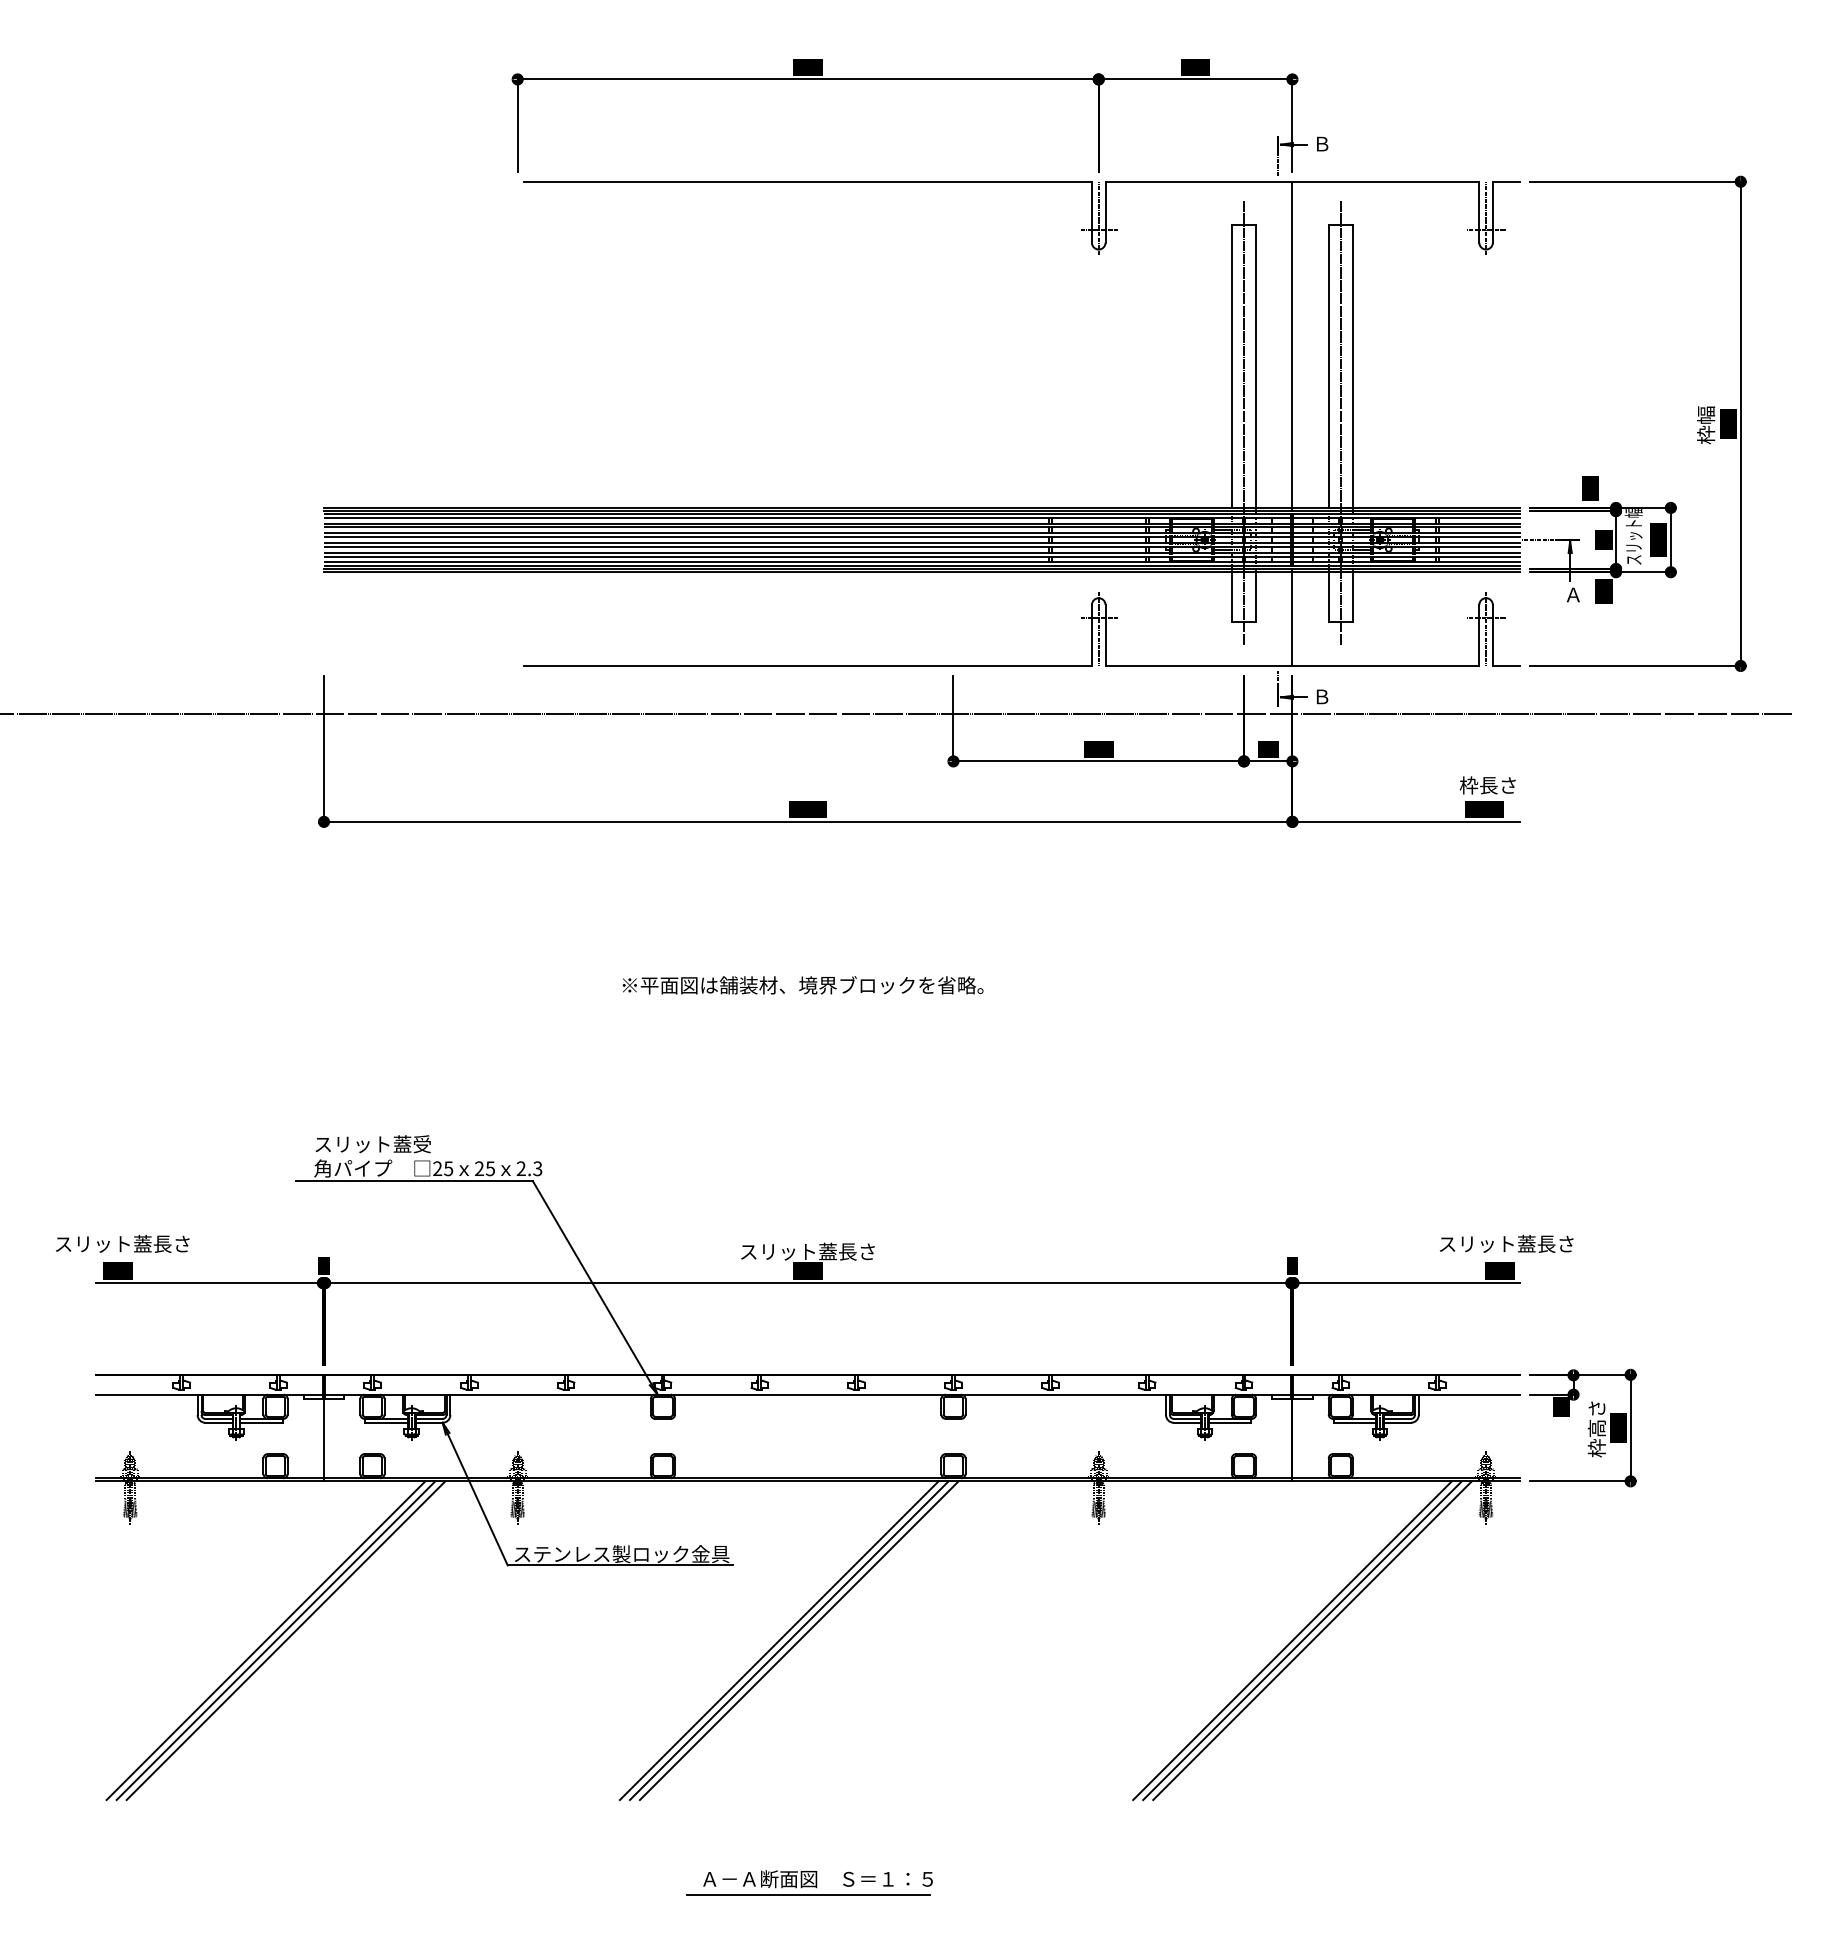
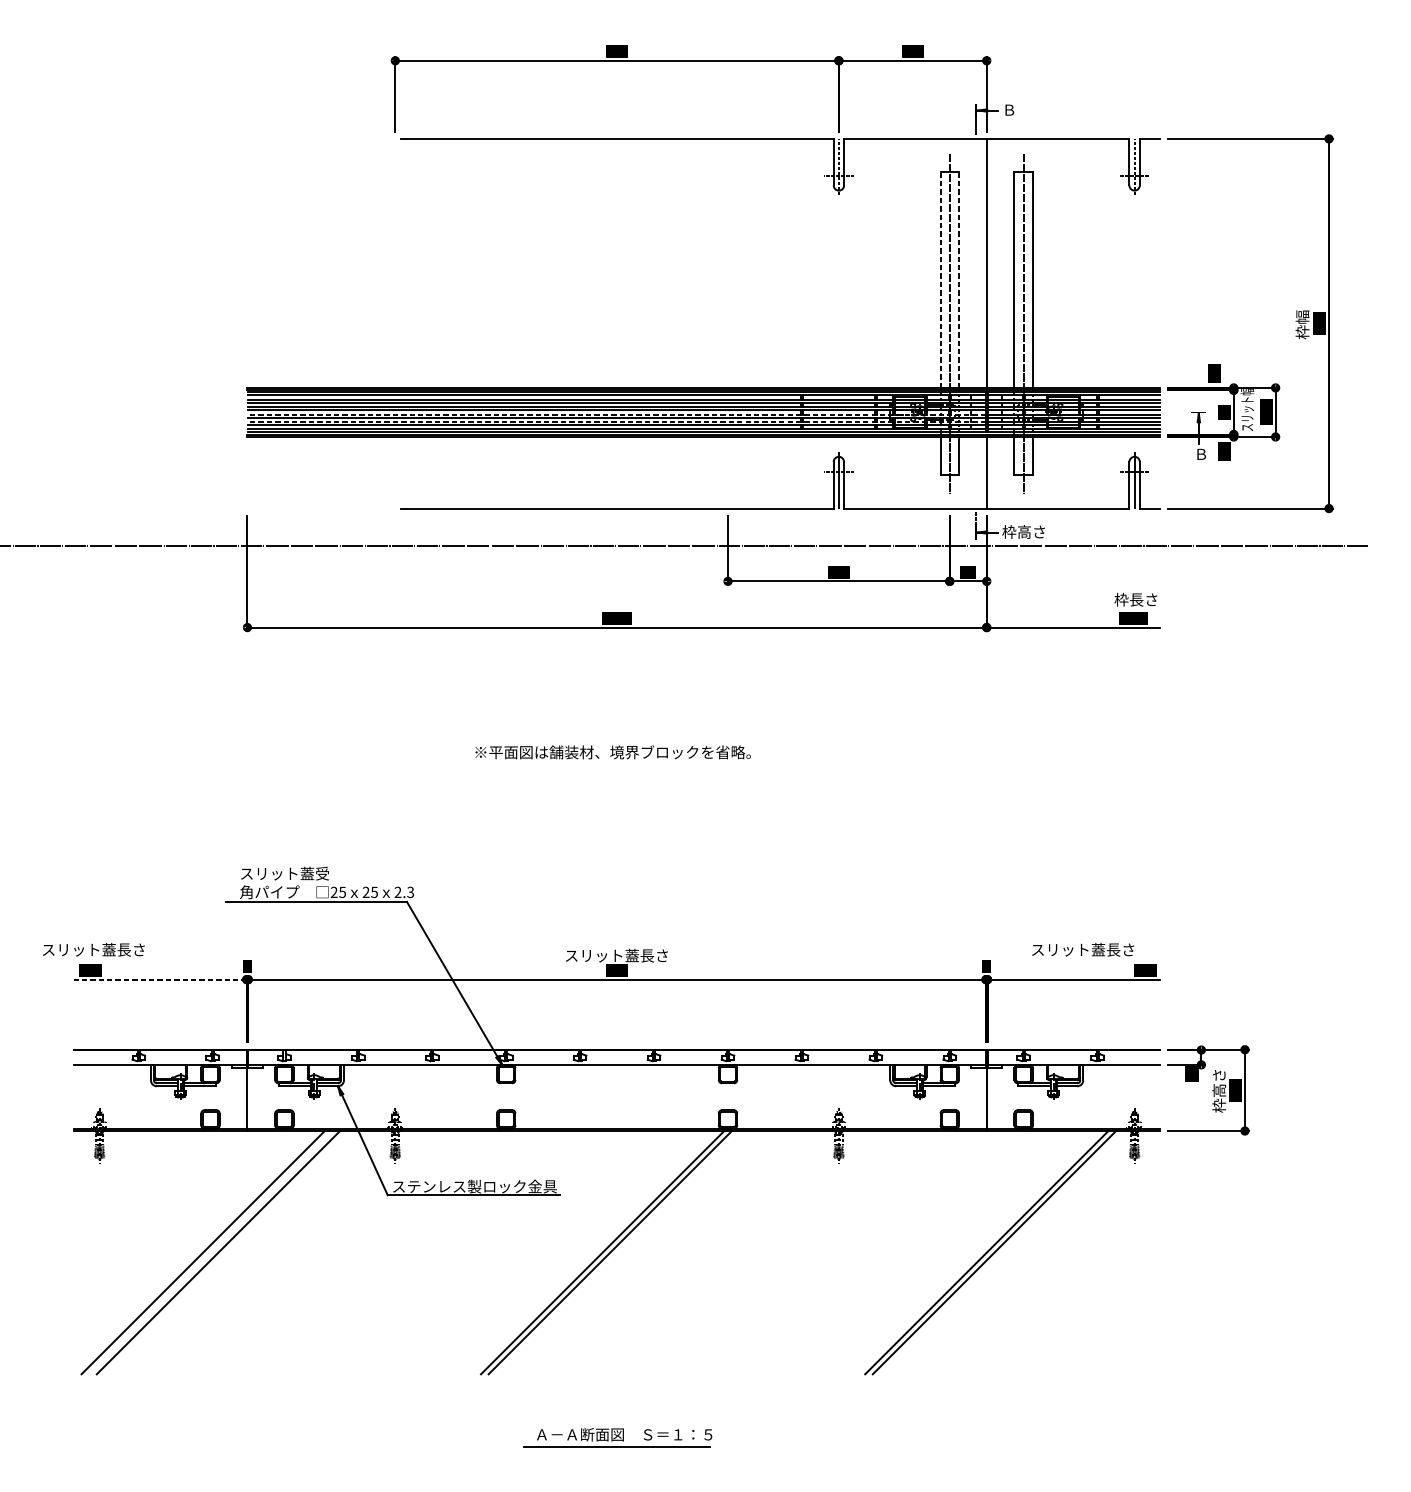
line: (1231, 366) -> (940, 279), solid -> dashed
line: (1256, 366) -> (959, 279), solid -> dashed
line: (1540, 540) -> (1176, 412), removed
line: (807, 542) -> (616, 414), solid -> dashed
line: (807, 552) -> (616, 421), solid -> dashed
text: (1573, 594) -> (1201, 453), Ａ -> Ｂ
text: (1340, 696) -> (1023, 531), Ｂ -> 枠高さ
text: (1506, 1243) -> (1083, 949), moved
line: (209, 1283) -> (160, 979), solid -> dashed
line: (275, 1640) -> (210, 1252), removed
line: (778, 1640) -> (594, 1252), removed
line: (1312, 1640) -> (1002, 1252), removed

